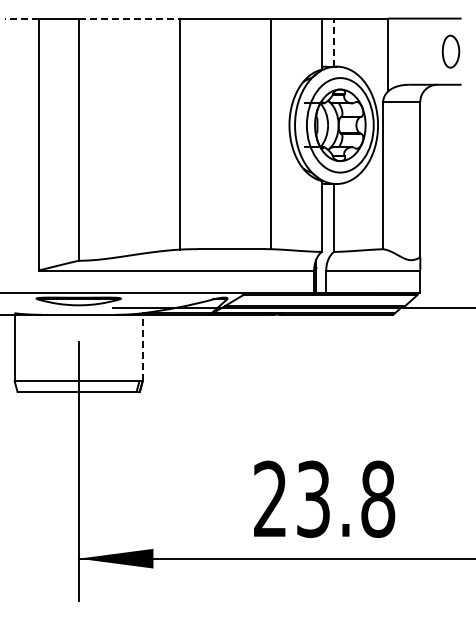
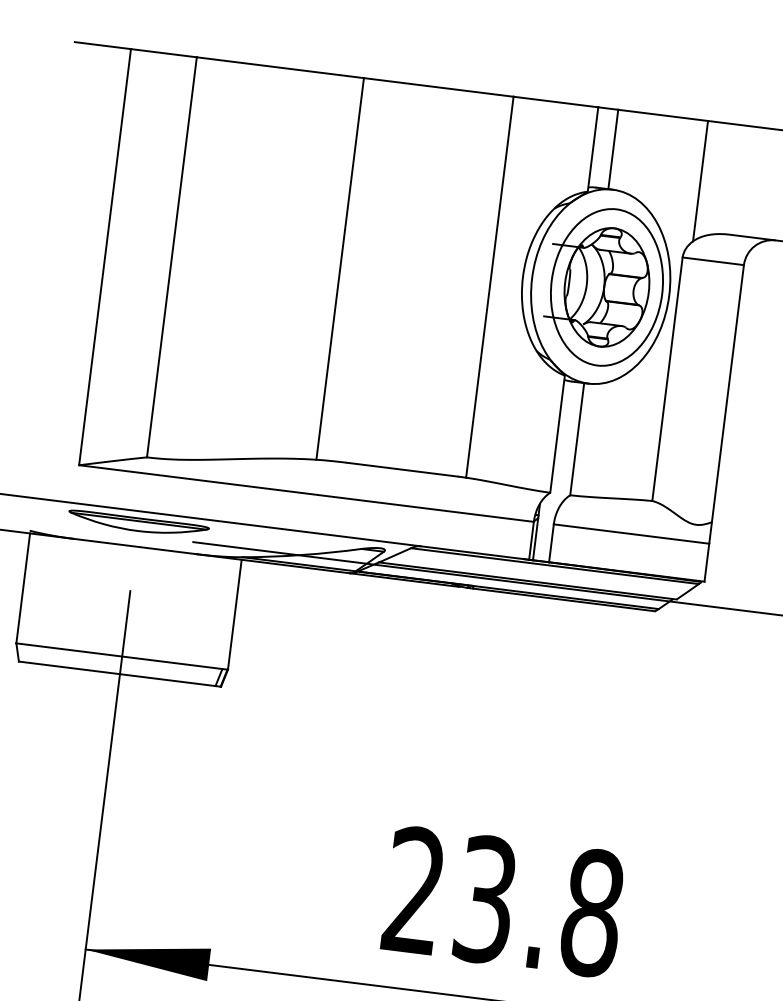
line: (21, 18) -> (102, 45), dashed -> solid
line: (129, 18) -> (280, 67), dashed -> solid
line: (333, 42) -> (612, 149), dashed -> solid
line: (142, 347) -> (234, 613), dashed -> solid

